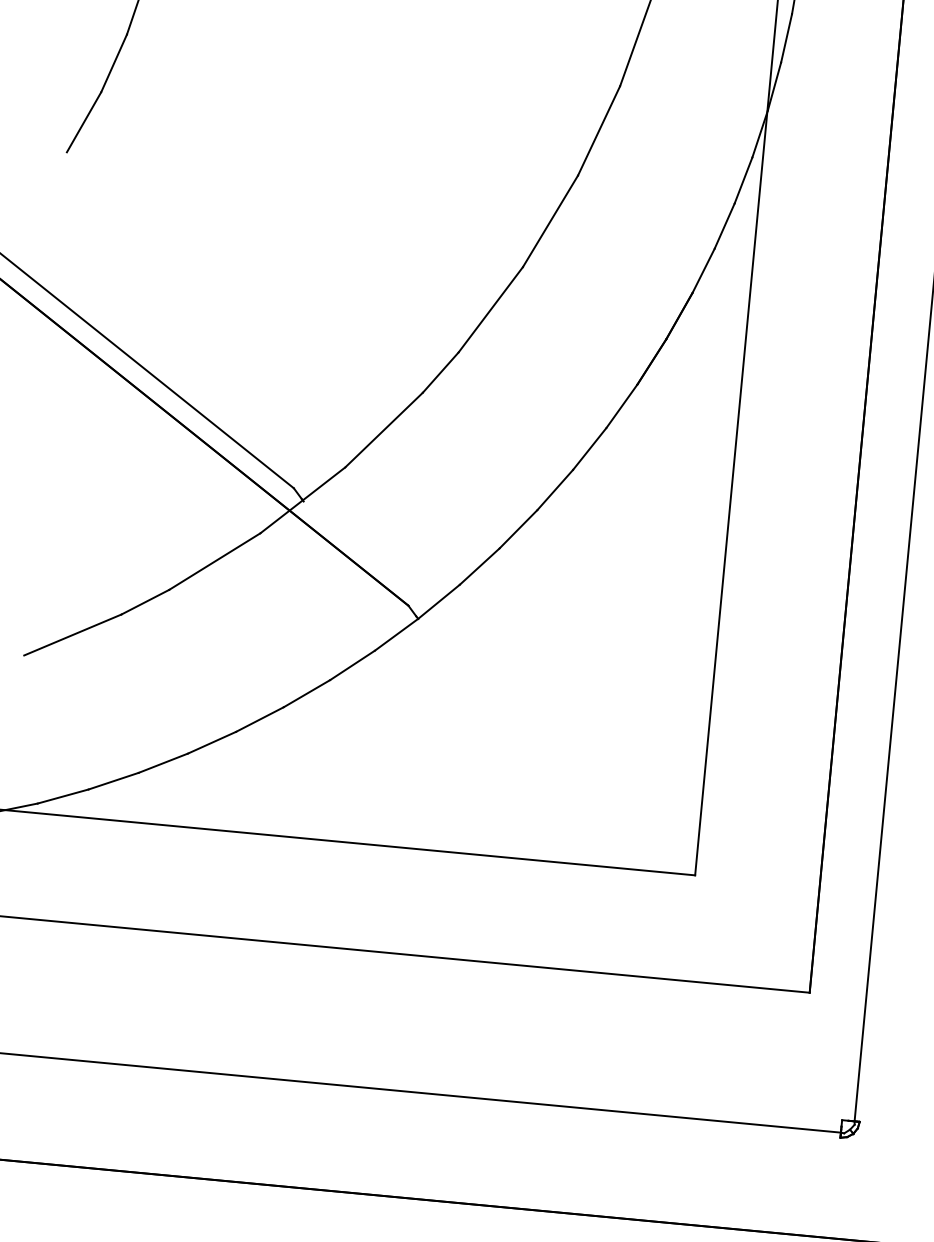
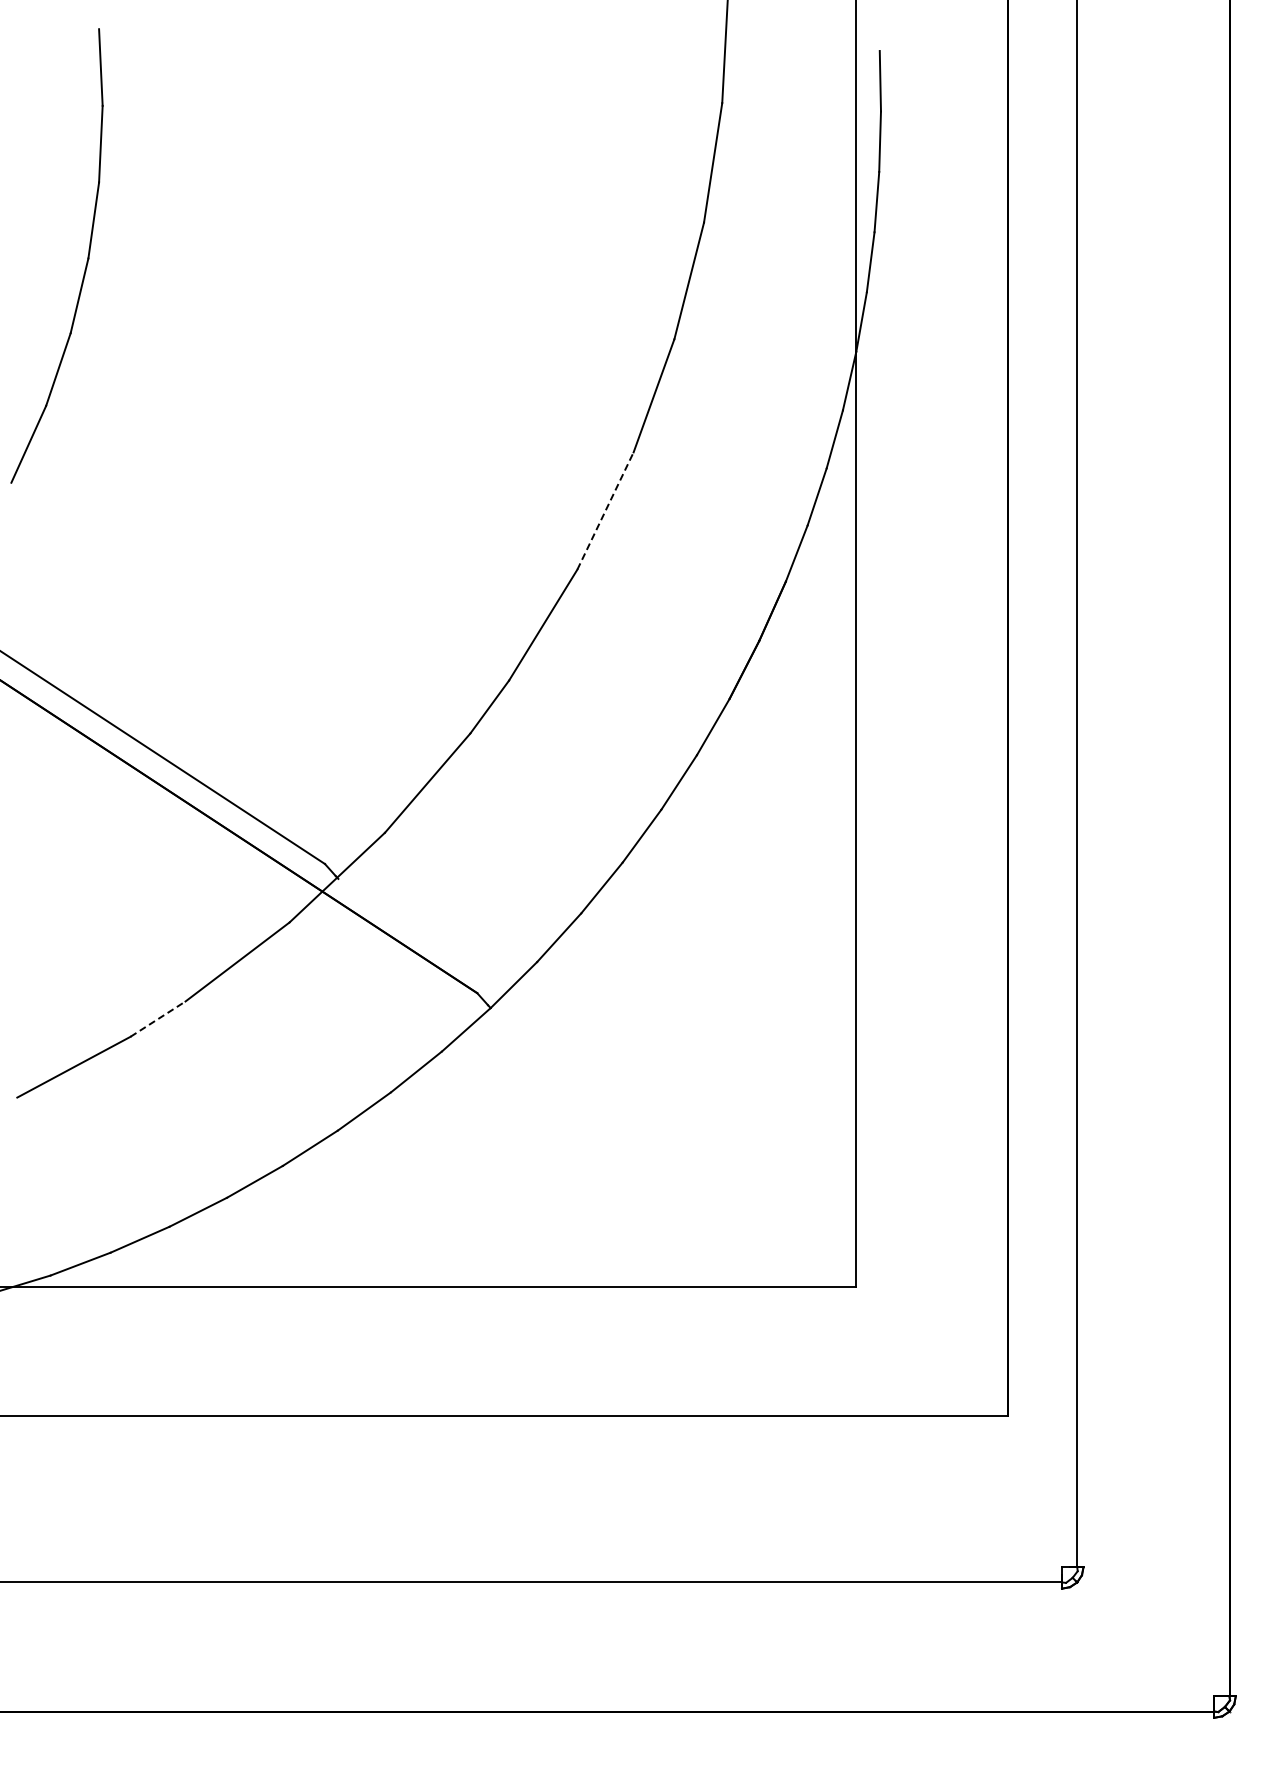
line: (550, 220) -> (605, 510), solid -> dashed
line: (145, 602) -> (158, 1019), solid -> dashed

